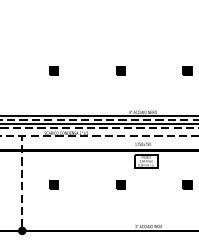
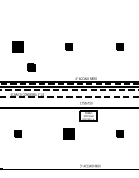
part: (53, 70) -> (17, 46), size x1.6
part: (71, 97) -> (31, 67), added
part: (120, 184) -> (68, 133), size x1.6

